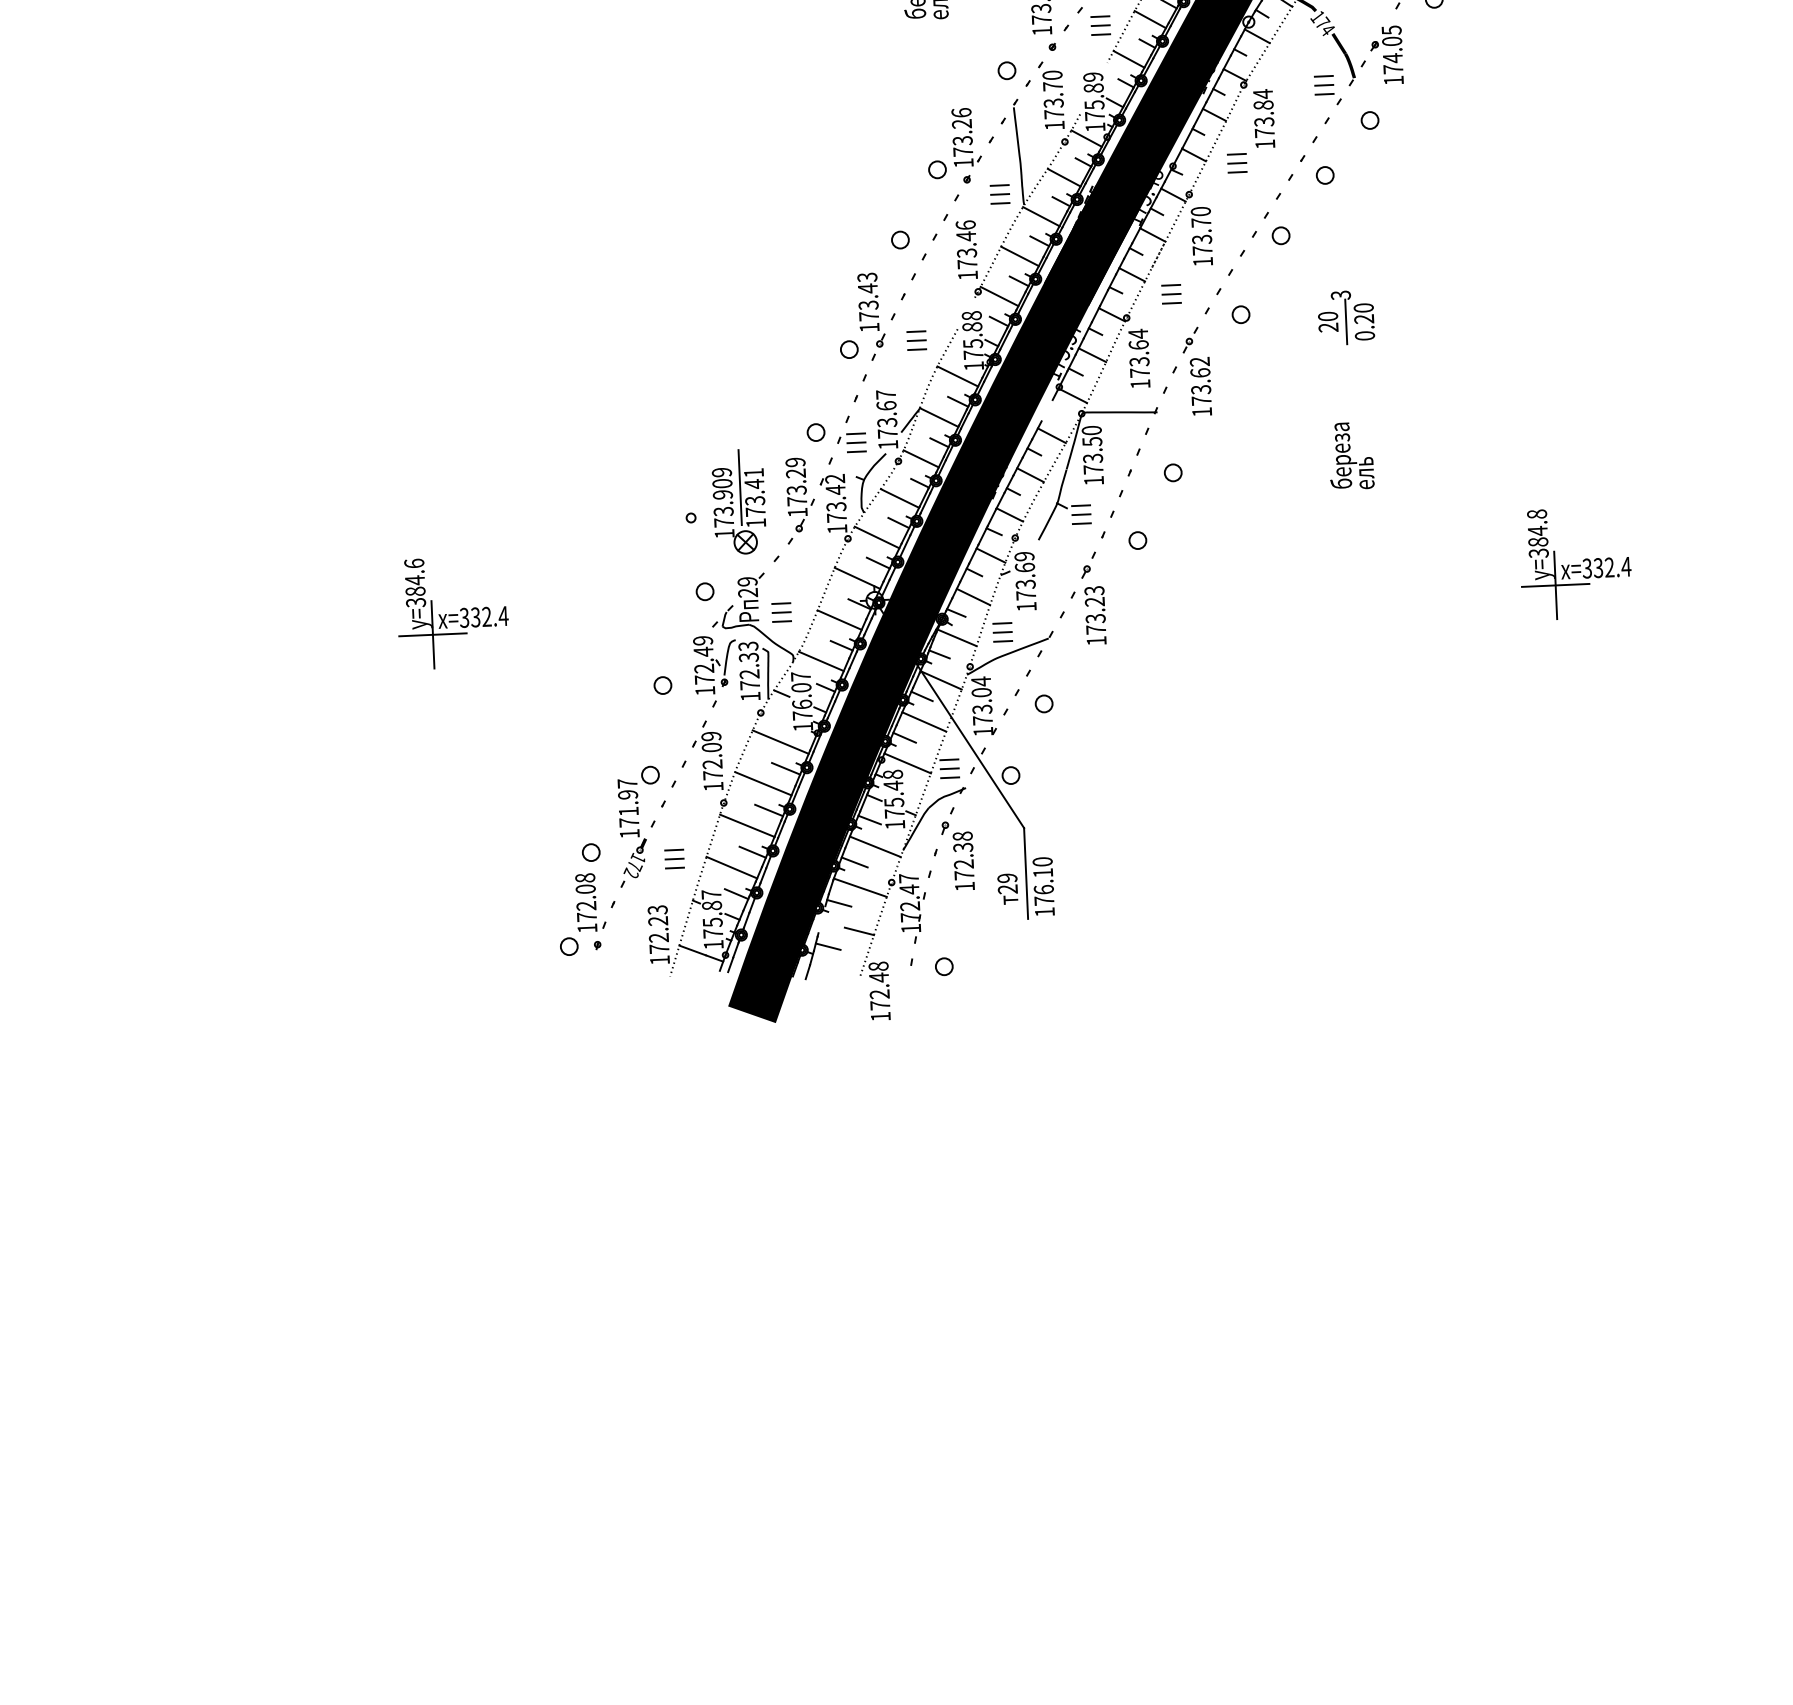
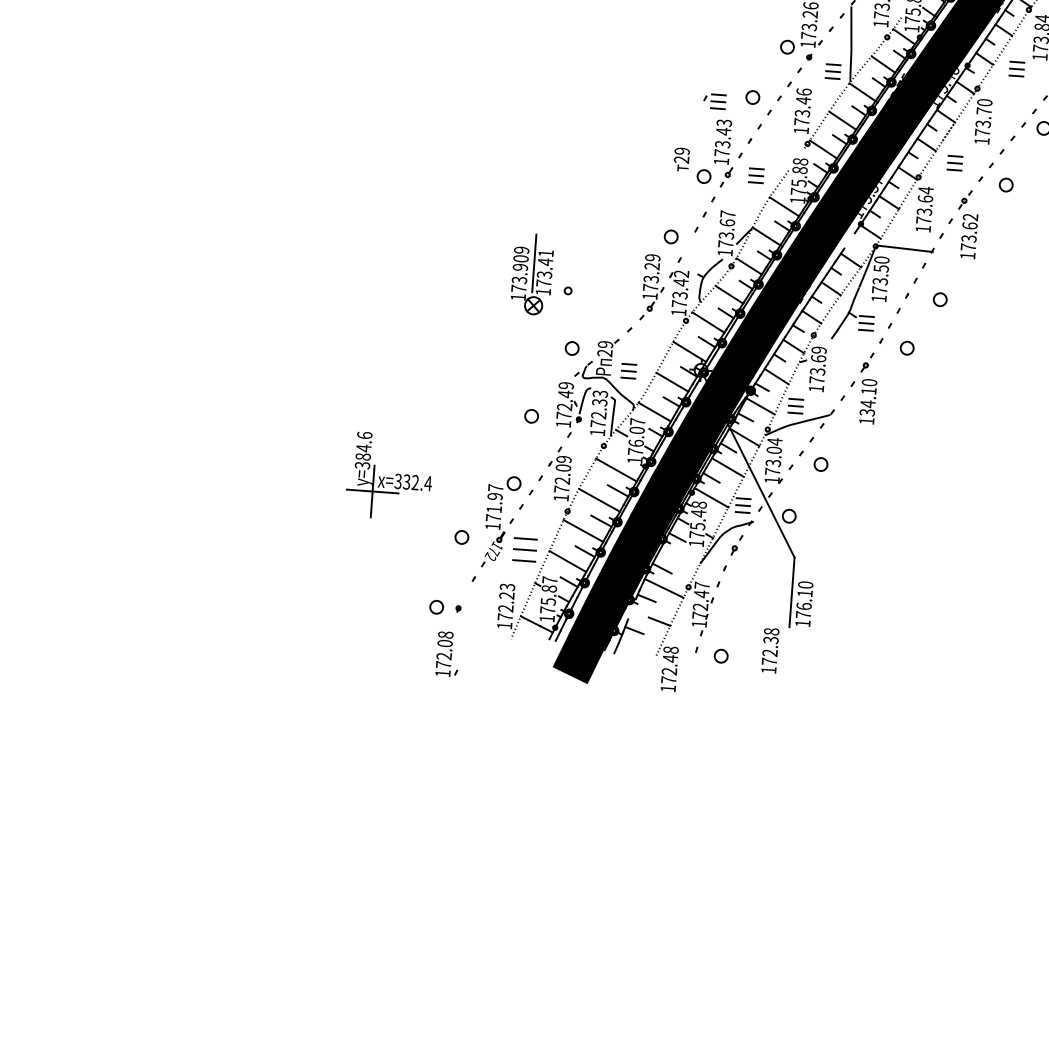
part: (851, 442) -> (714, 101), moved
part: (738, 501) -> (531, 273), moved
text: (1095, 610) -> (868, 397), 173.23 -> 134.10
part: (453, 613) -> (390, 477), moved
line: (874, 846) -> (678, 558), removed
part: (674, 858) -> (524, 549), size x1.6
text: (963, 860) -> (770, 650), moved
text: (1007, 888) -> (681, 159), moved
part: (590, 902) -> (447, 654), moved

